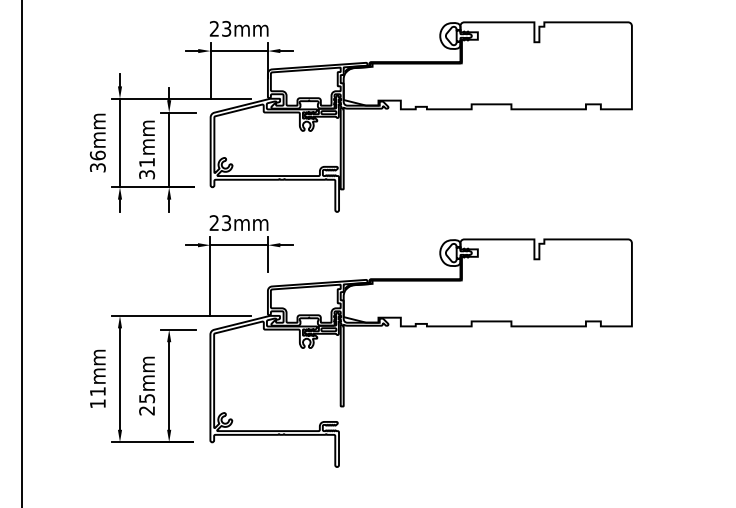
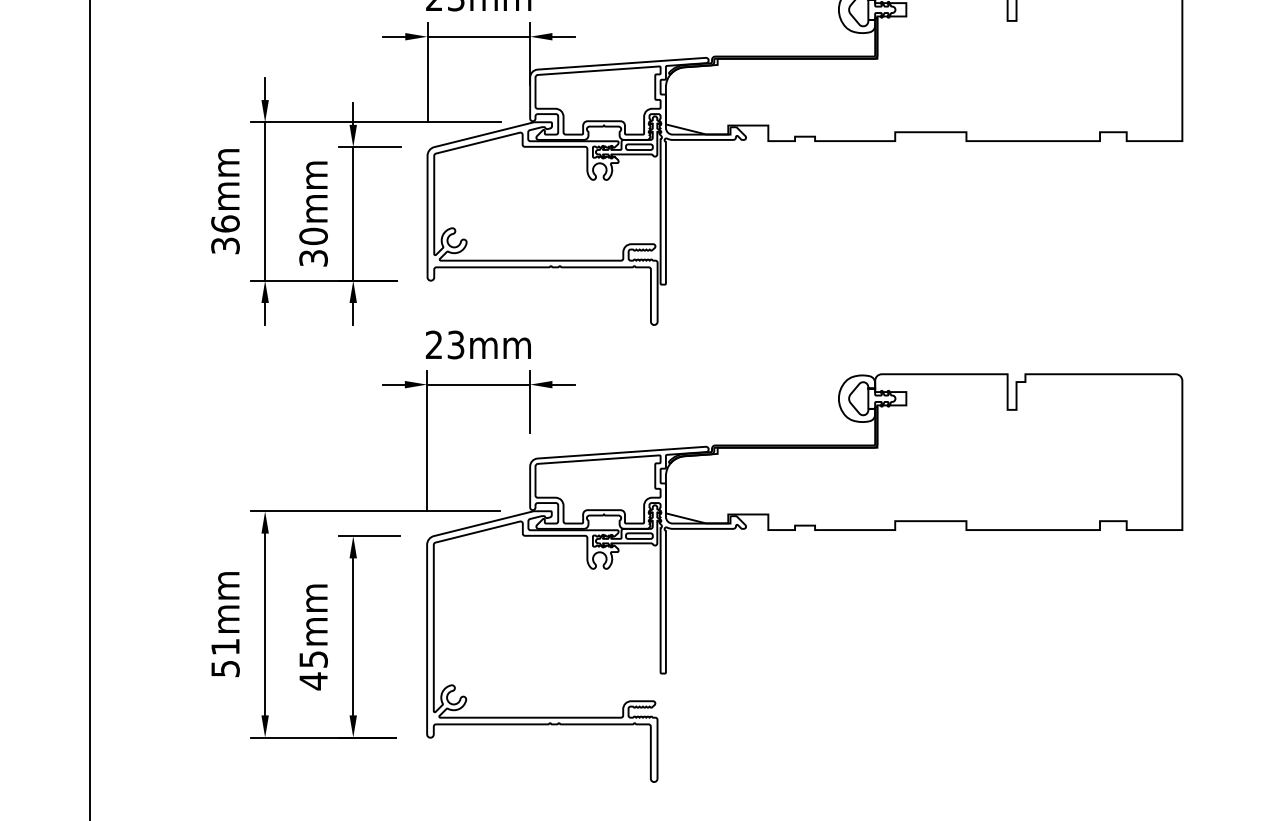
text: (147, 162) -> (314, 236), 31mm -> 30mm
text: (97, 403) -> (224, 668), 11mm -> 51mm
text: (146, 410) -> (312, 680), 25mm -> 45mm

